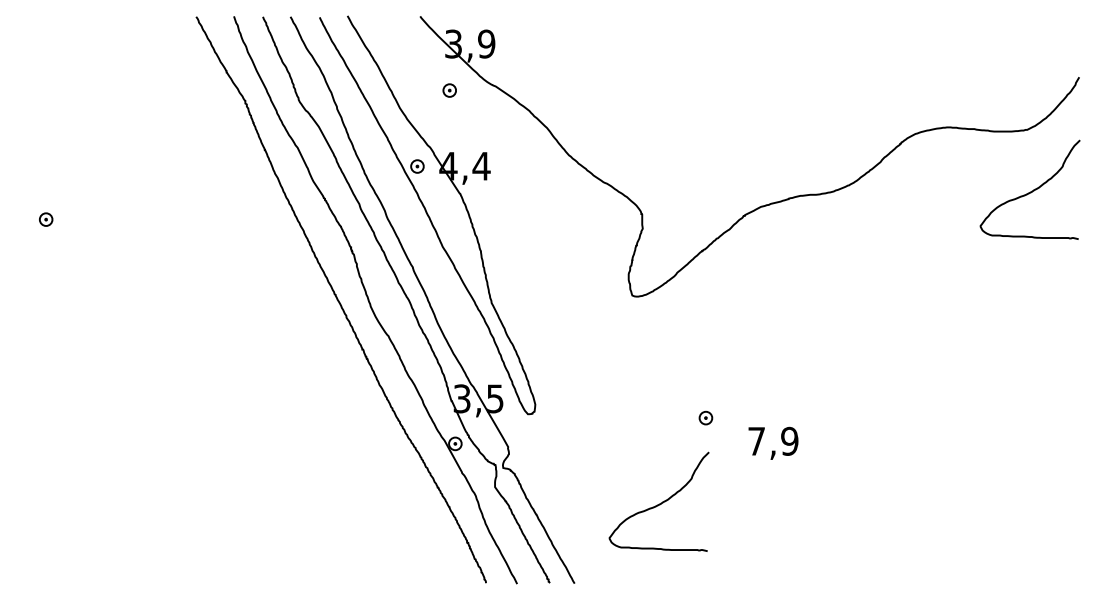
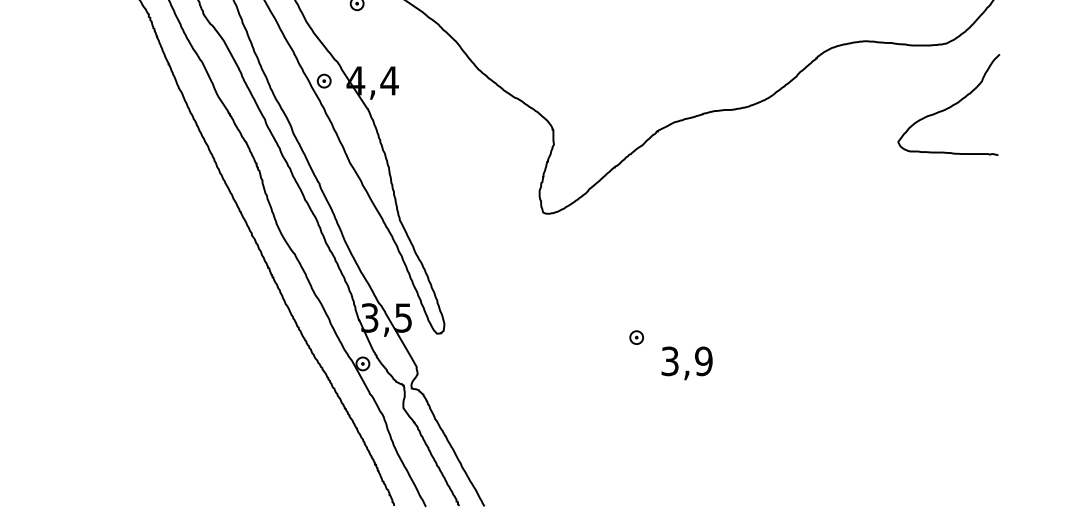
part: (705, 417) -> (636, 337), moved
text: (756, 440) -> (669, 360), 7,9 -> 3,9
curve: (659, 503) -> (571, 424), removed

